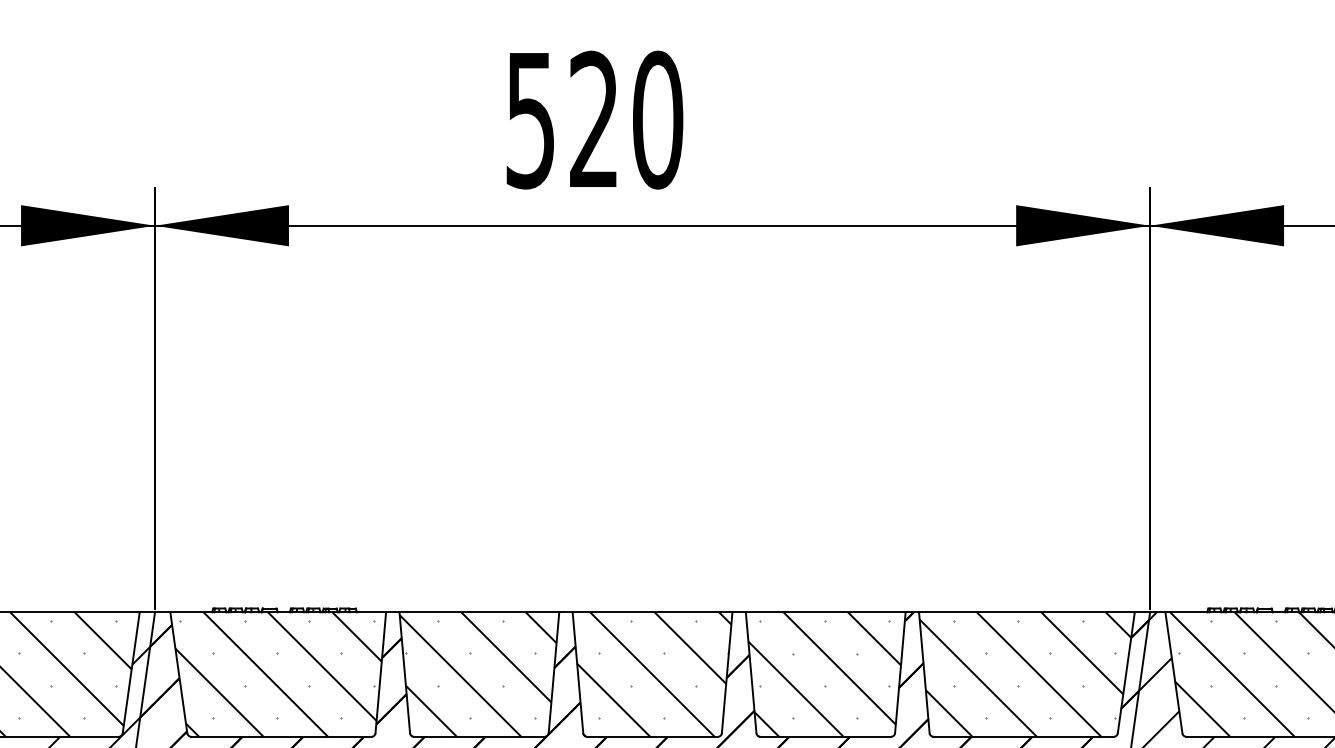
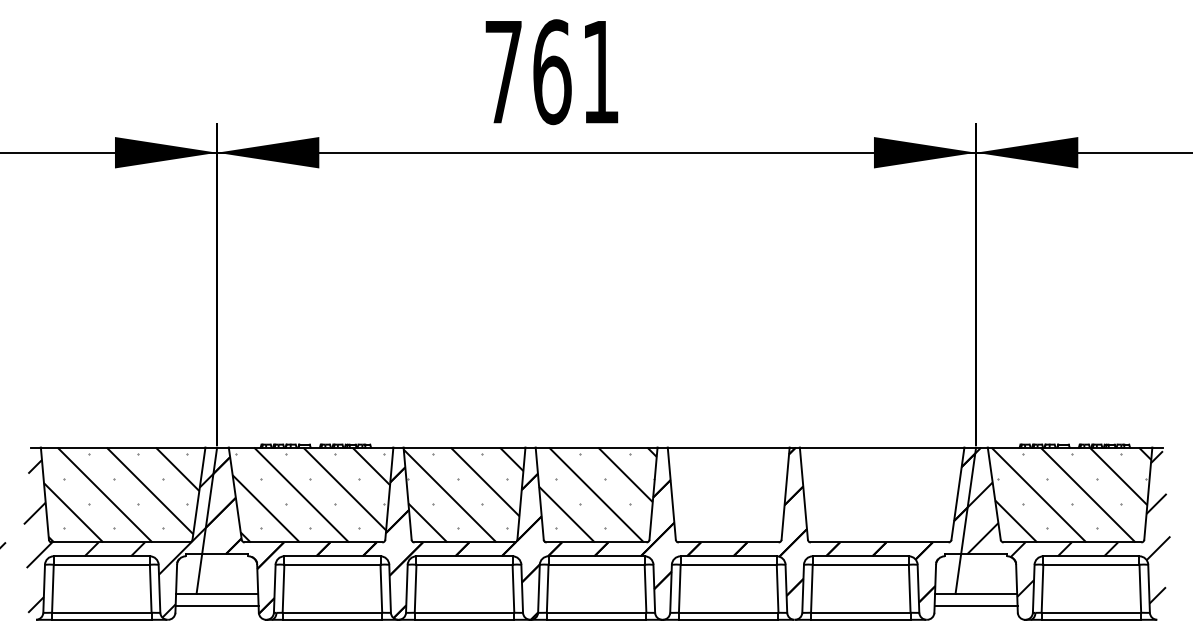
text: (594, 120) -> (552, 72), 520 -> 761
hatch: (824, 673) -> (727, 494), removed
hatch: (1024, 673) -> (880, 494), removed

